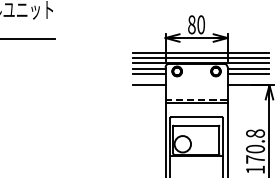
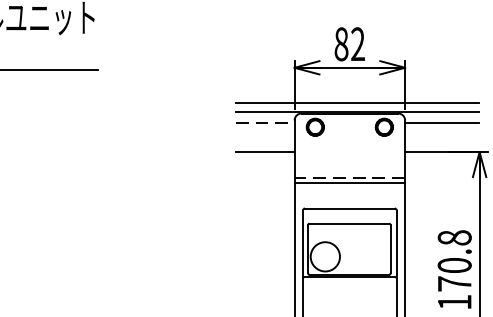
text: (200, 24) -> (356, 43), 80 -> 82
line: (200, 52) -> (356, 93), removed
line: (149, 68) -> (266, 122), solid -> dashed
line: (148, 74) -> (264, 132), removed
line: (248, 74) -> (442, 132), removed

